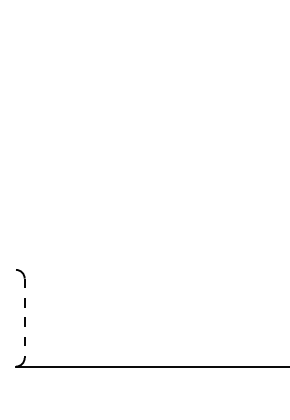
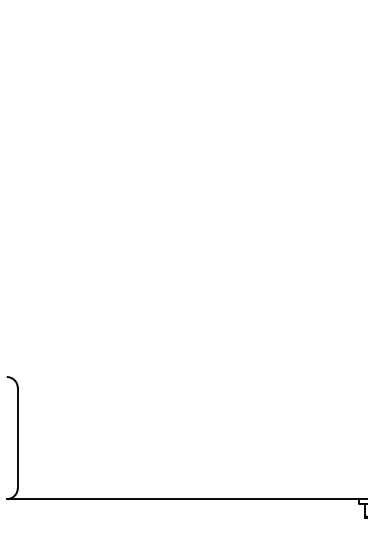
line: (24, 318) -> (17, 438), dashed -> solid

